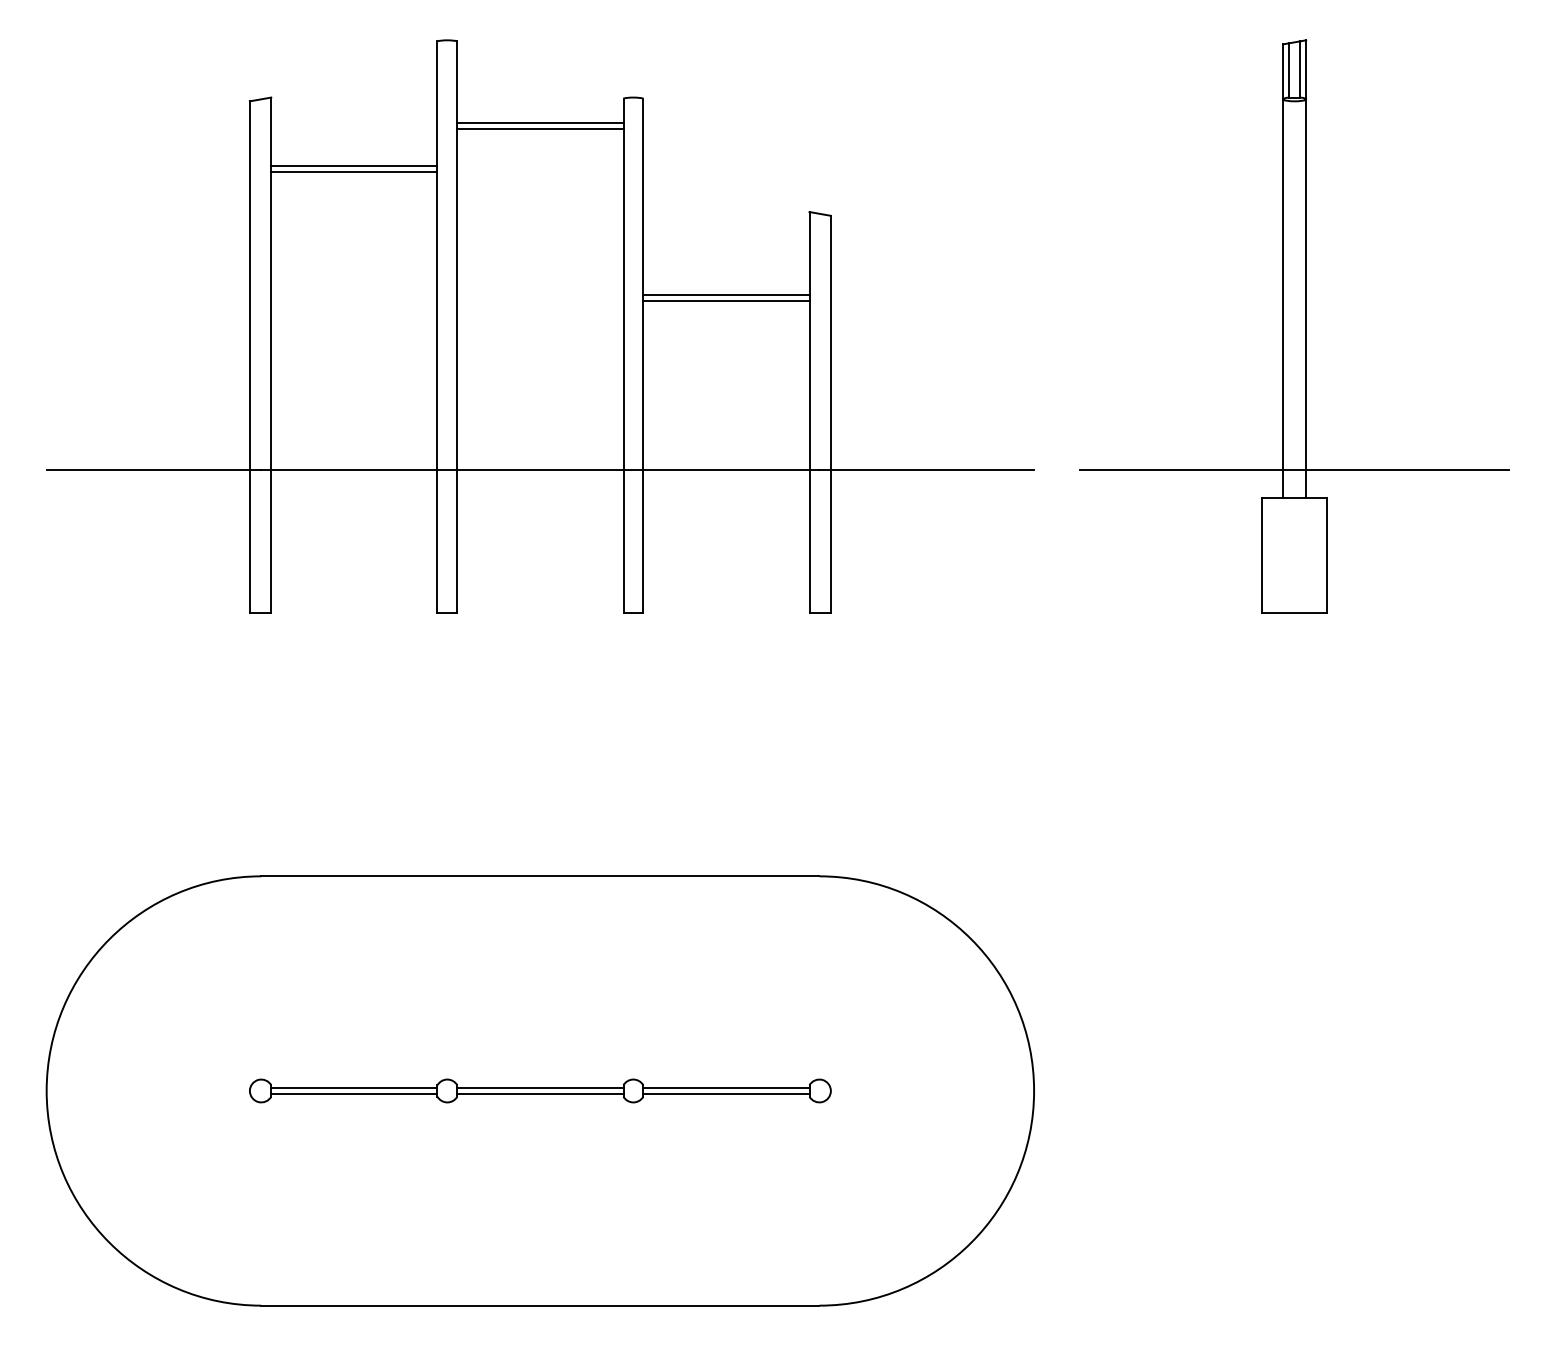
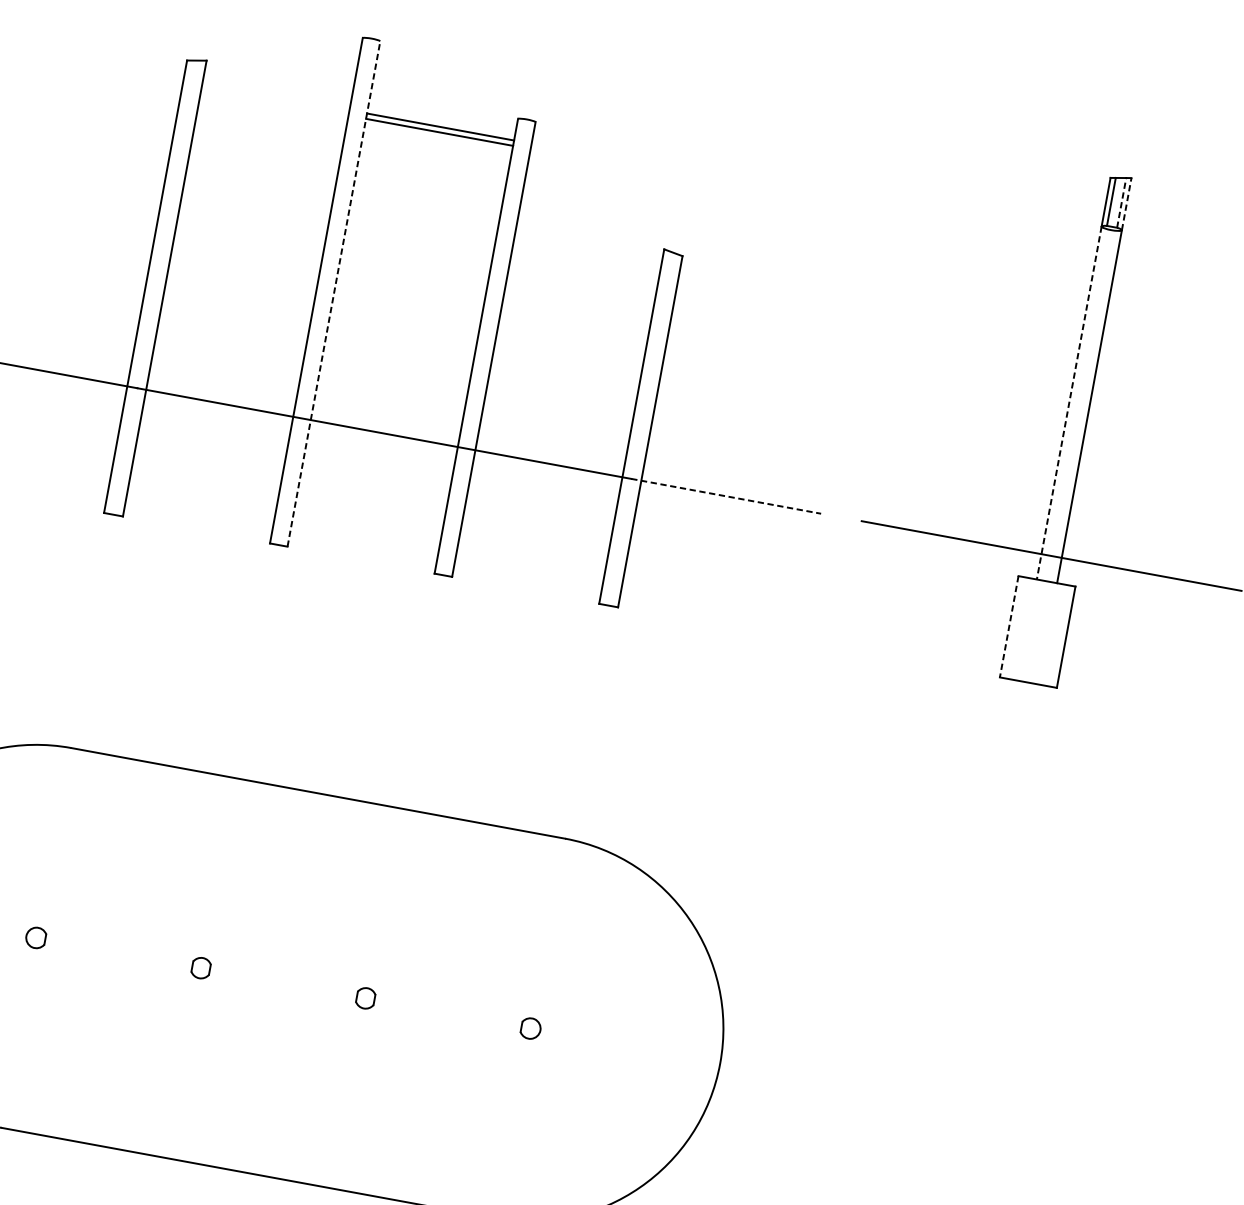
line: (1300, 68) -> (1121, 202), solid -> dashed
line: (1306, 69) -> (1127, 203), solid -> dashed
line: (354, 166) -> (269, 135), removed
line: (354, 172) -> (268, 140), removed
line: (726, 294) -> (577, 308), removed
line: (1283, 299) -> (1069, 403), solid -> dashed
line: (726, 300) -> (576, 314), removed
line: (457, 327) -> (334, 294), solid -> dashed
line: (927, 469) -> (726, 496), solid -> dashed
line: (1262, 556) -> (1009, 627), solid -> dashed
line: (354, 1087) -> (119, 950), removed
line: (540, 1087) -> (284, 980), removed
line: (726, 1087) -> (448, 1010), removed
line: (354, 1094) -> (118, 956), removed
line: (540, 1094) -> (282, 986), removed
line: (726, 1094) -> (447, 1016), removed

